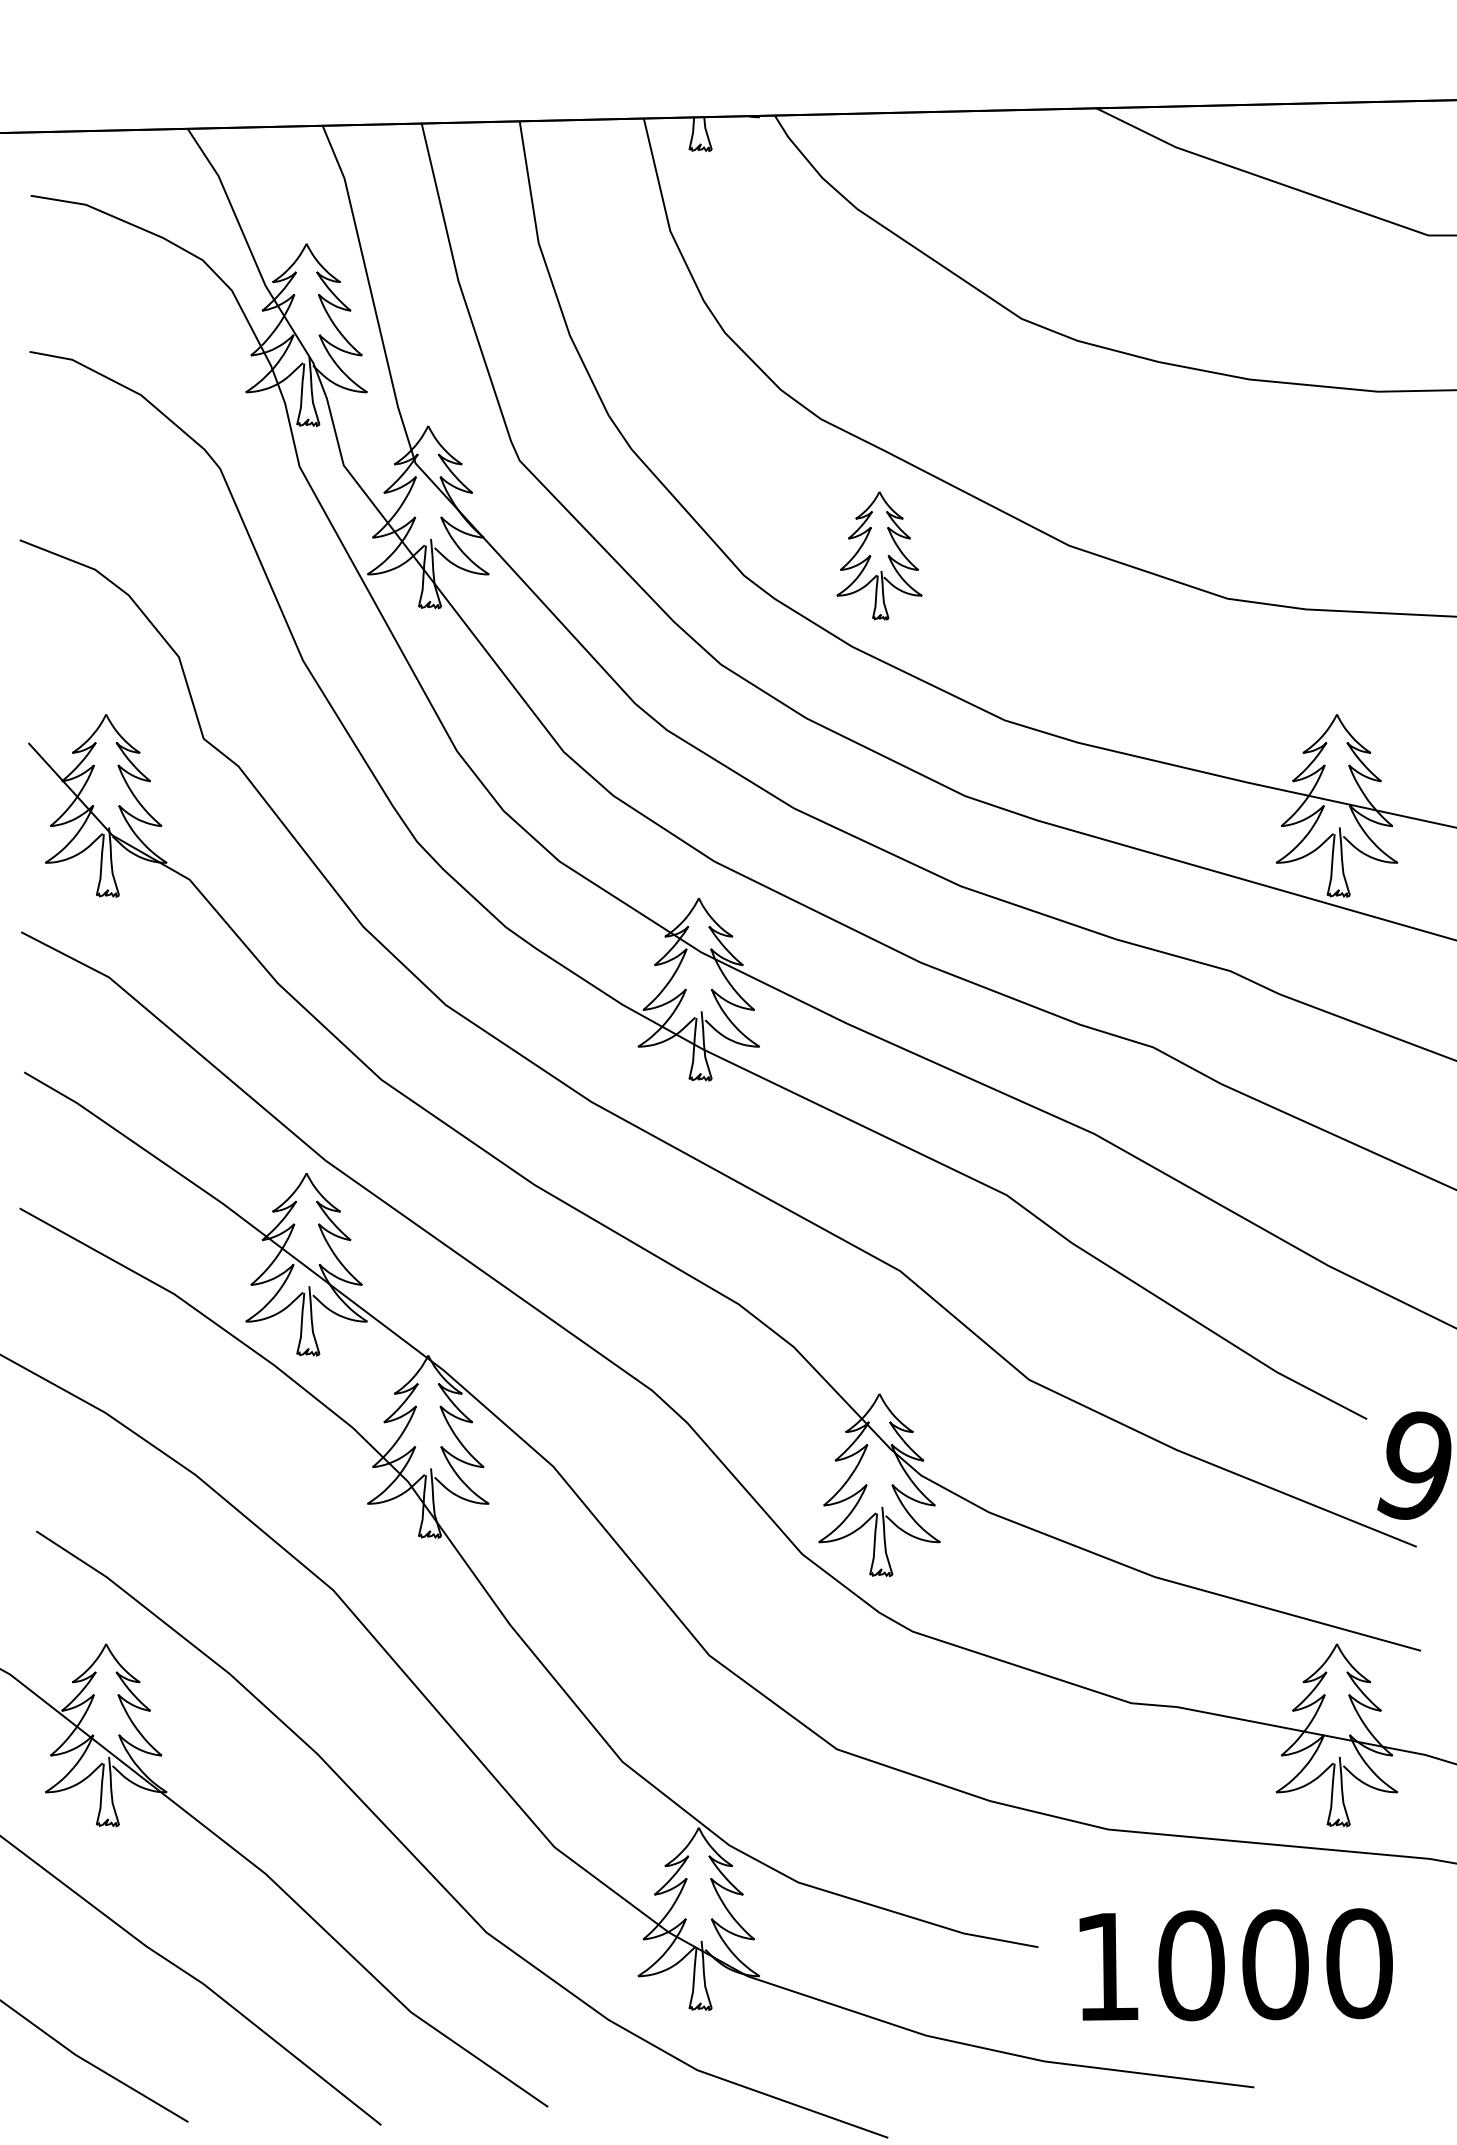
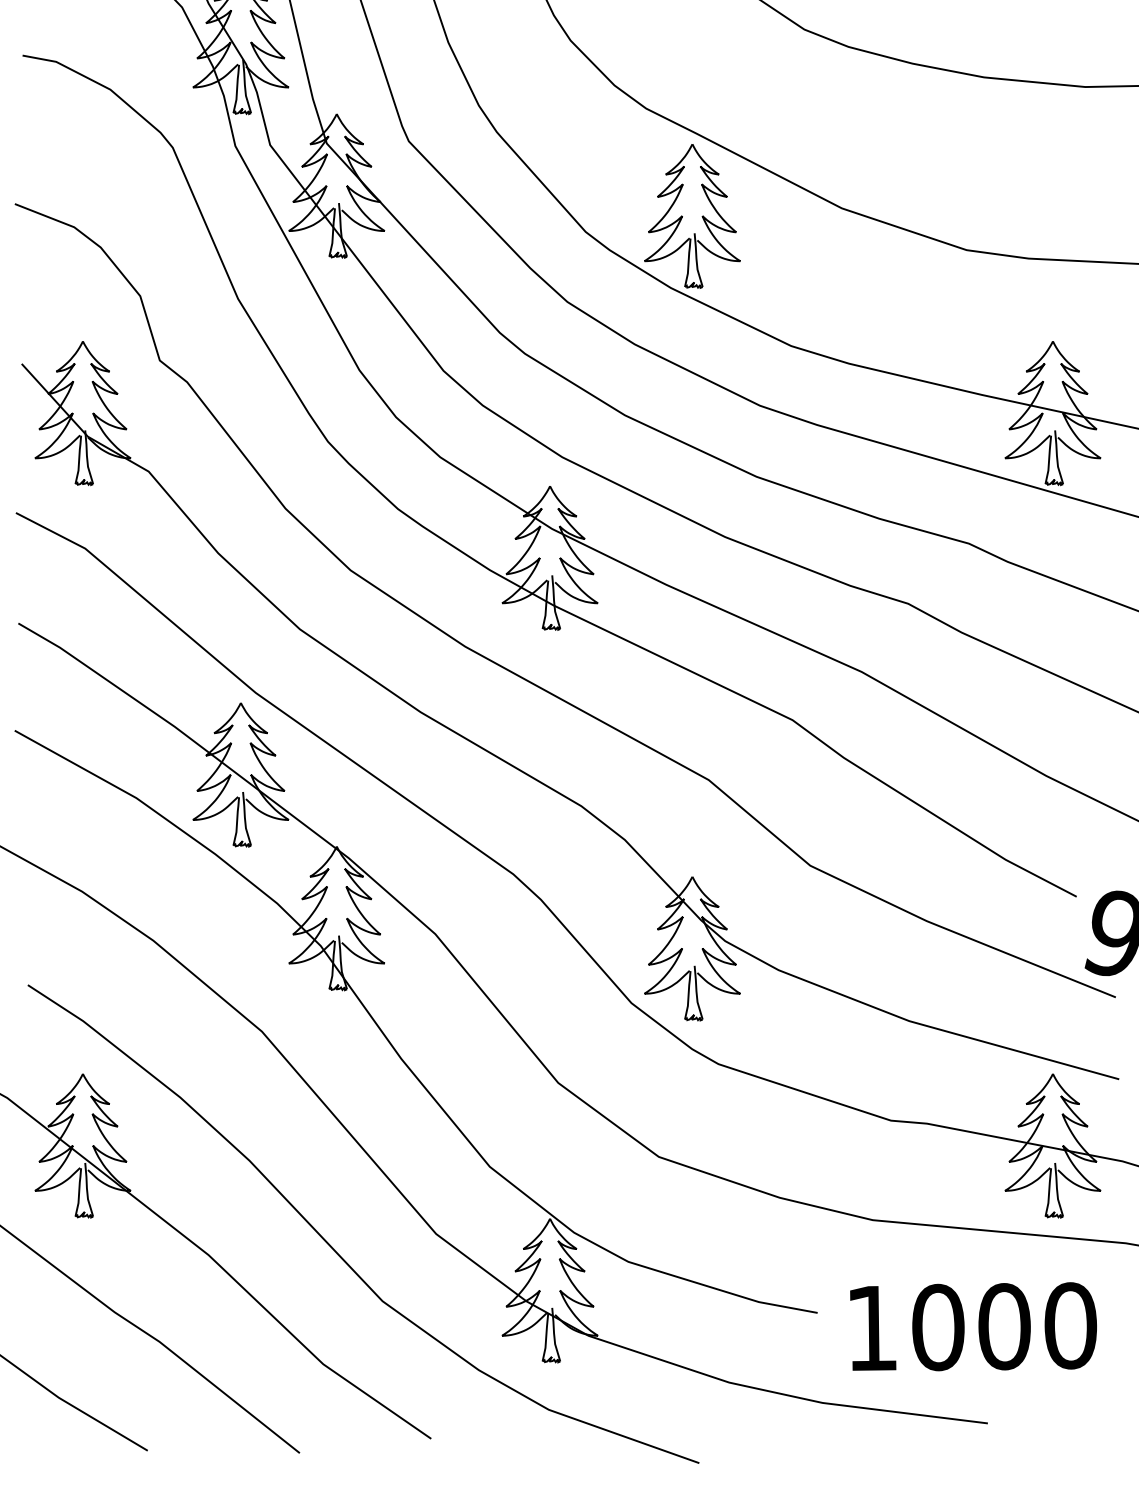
part: (879, 555) -> (692, 216), size x1.43

